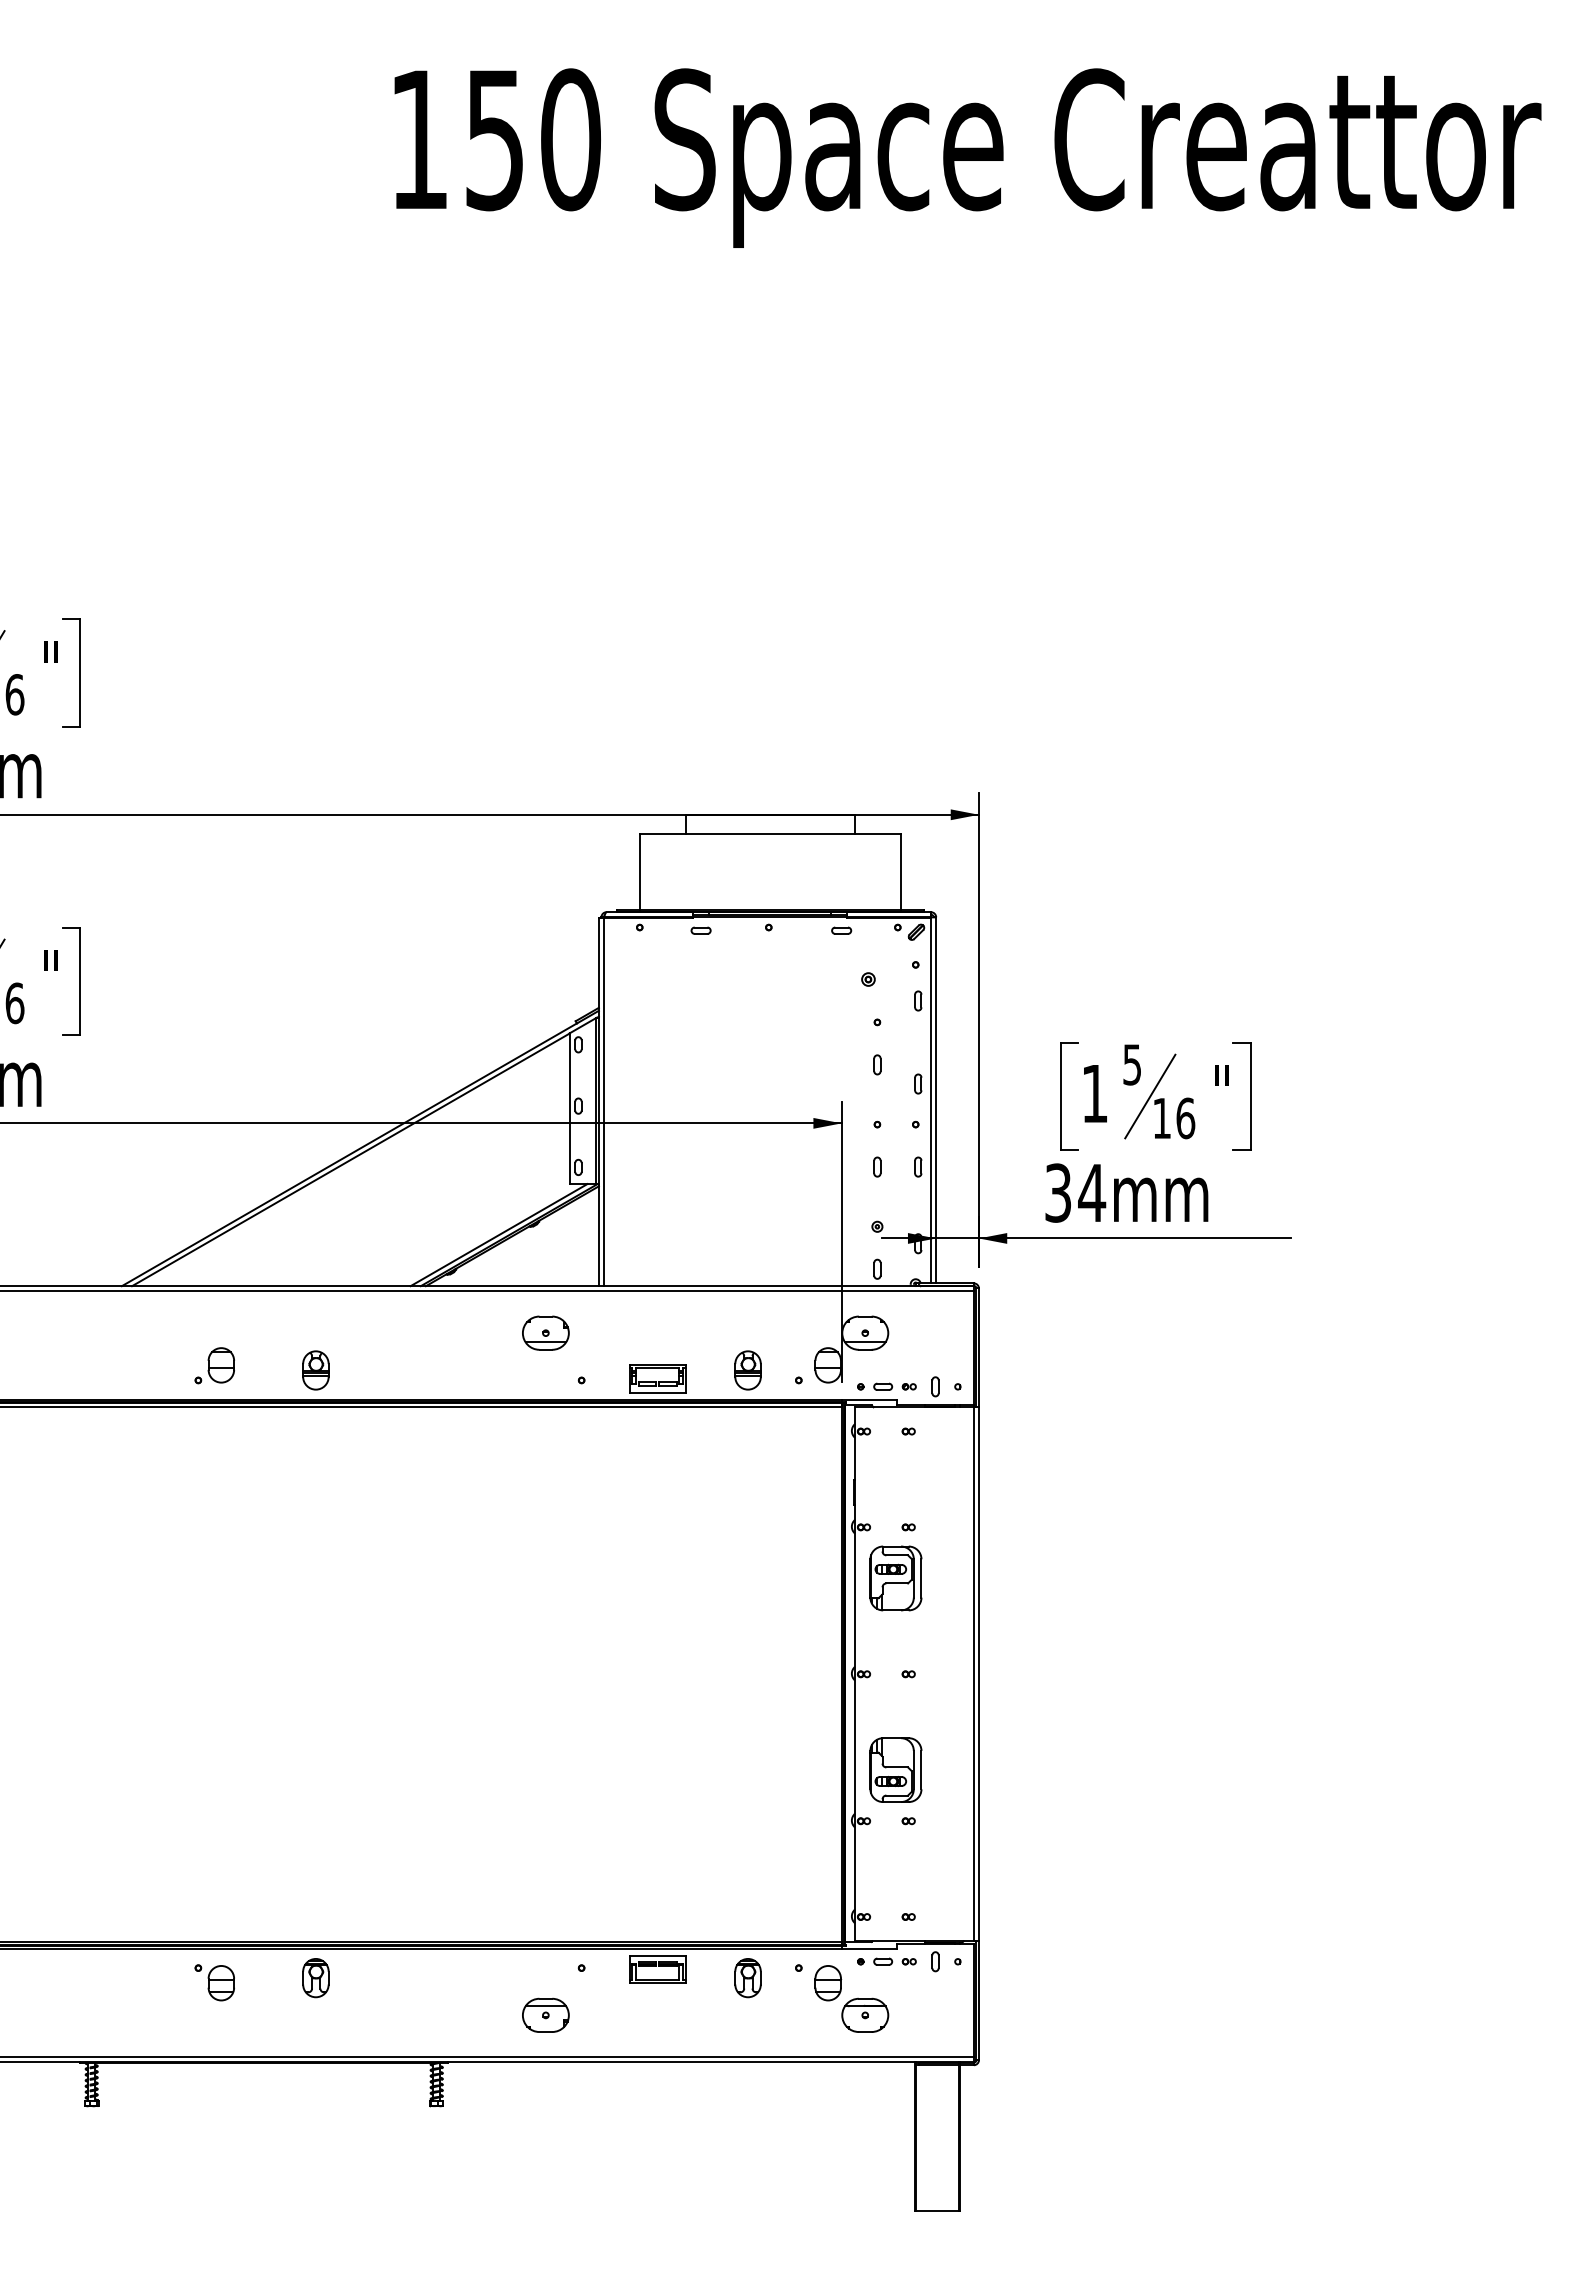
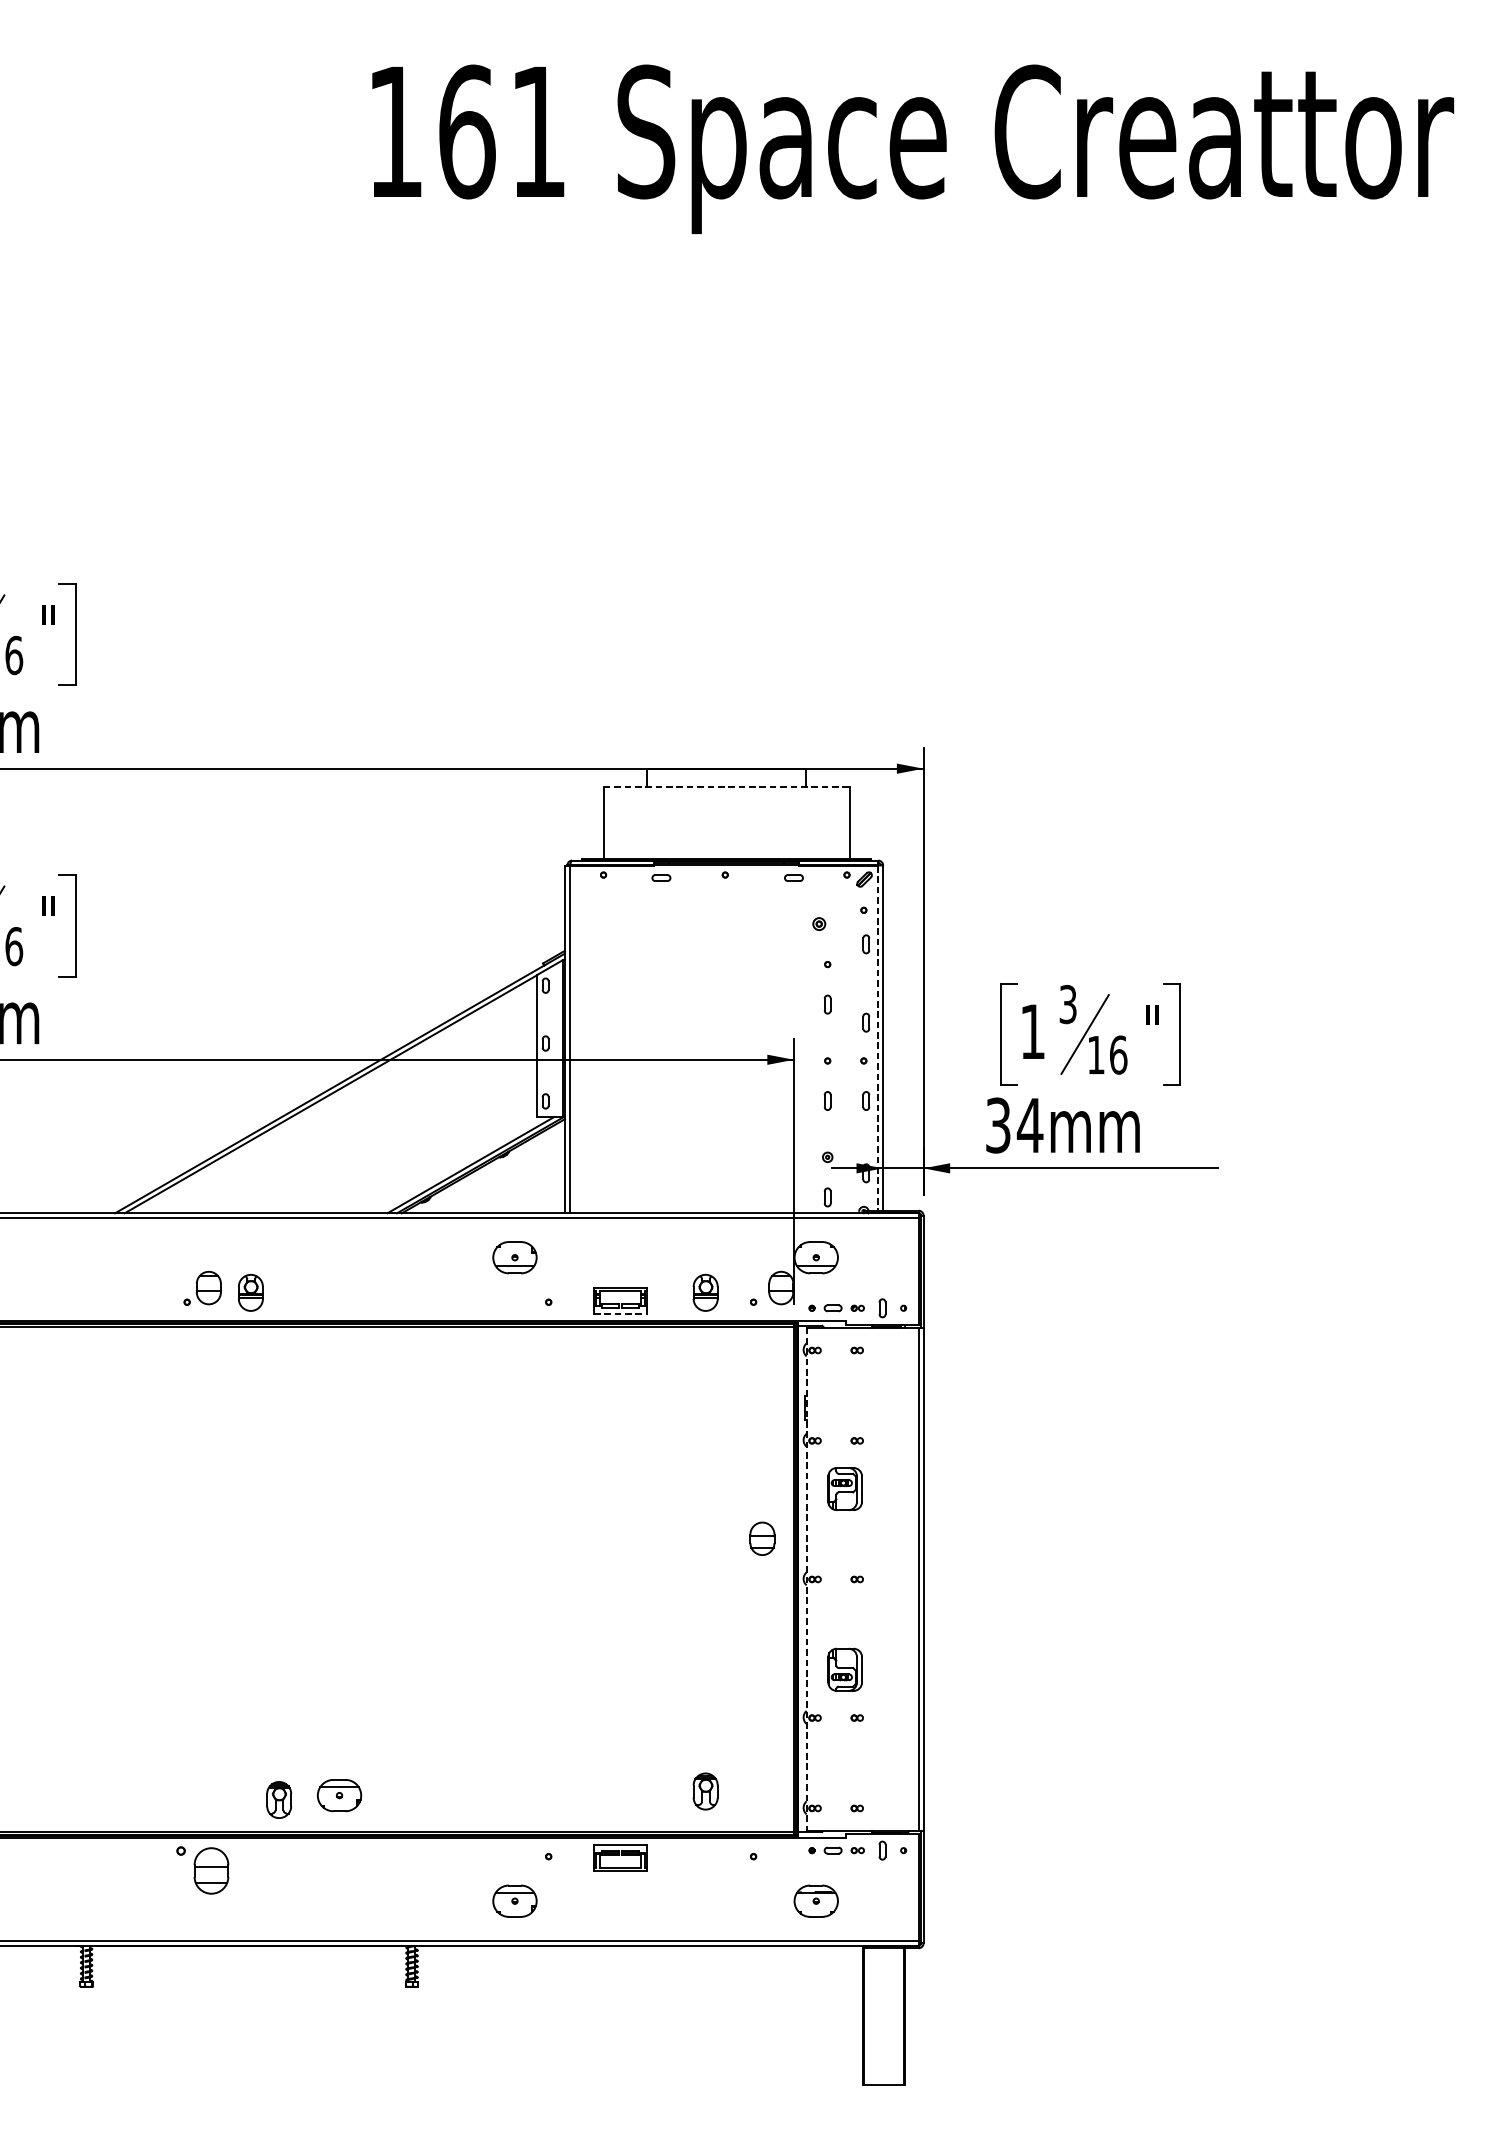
text: (532, 139) -> (502, 131), 150 -> 161
line: (770, 833) -> (726, 786), solid -> dashed
text: (1132, 1064) -> (1068, 1004), 5 -> 3
line: (931, 1100) -> (878, 1038), solid -> dashed
part: (315, 1370) -> (250, 1292), moved
line: (658, 1392) -> (621, 1313), solid -> dashed
part: (895, 1578) -> (844, 1489), size x0.7
line: (855, 1674) -> (807, 1579), solid -> dashed
part: (895, 1769) -> (844, 1669), size x0.7
part: (359, 1902) -> (339, 1794), added
part: (315, 1978) -> (278, 1800), moved
part: (747, 1978) -> (705, 1791), moved
part: (214, 1982) -> (202, 1870), size x1.4
part: (828, 1983) -> (762, 1539), moved

